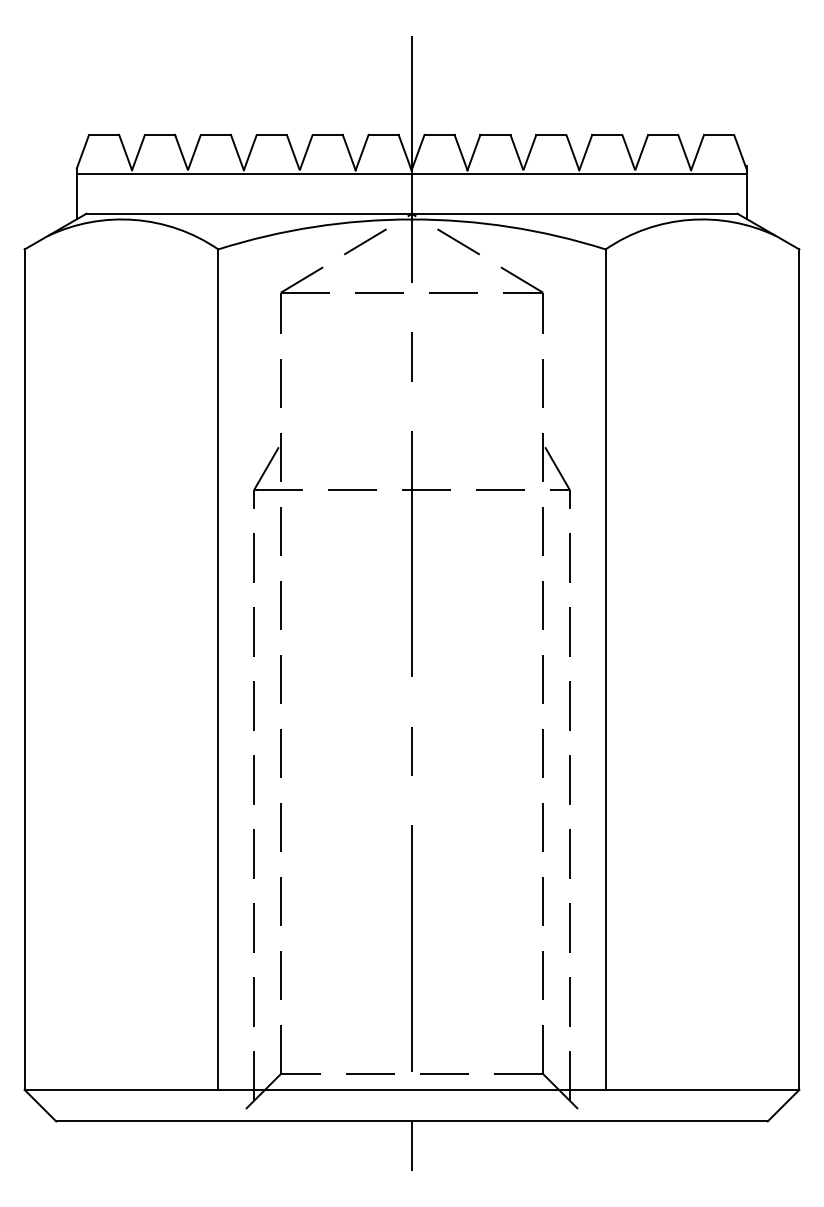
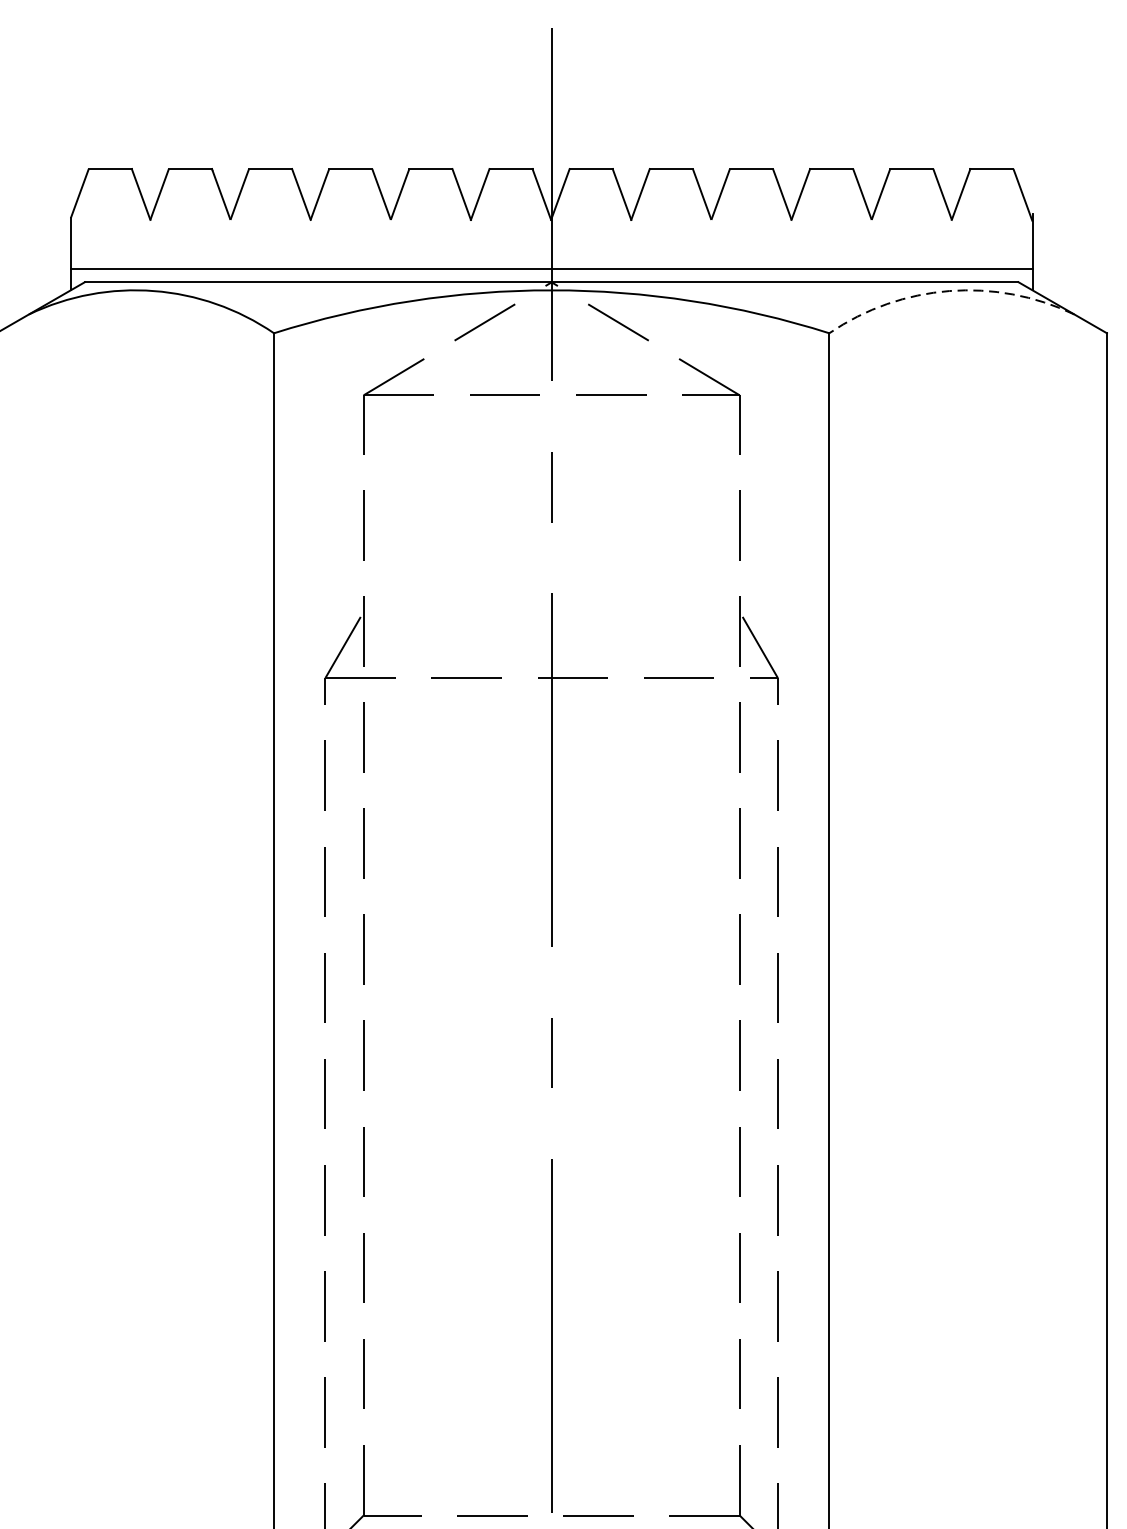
line: (411, 174) -> (550, 268), moved
arc: (689, 219) -> (949, 290), solid -> dashed

